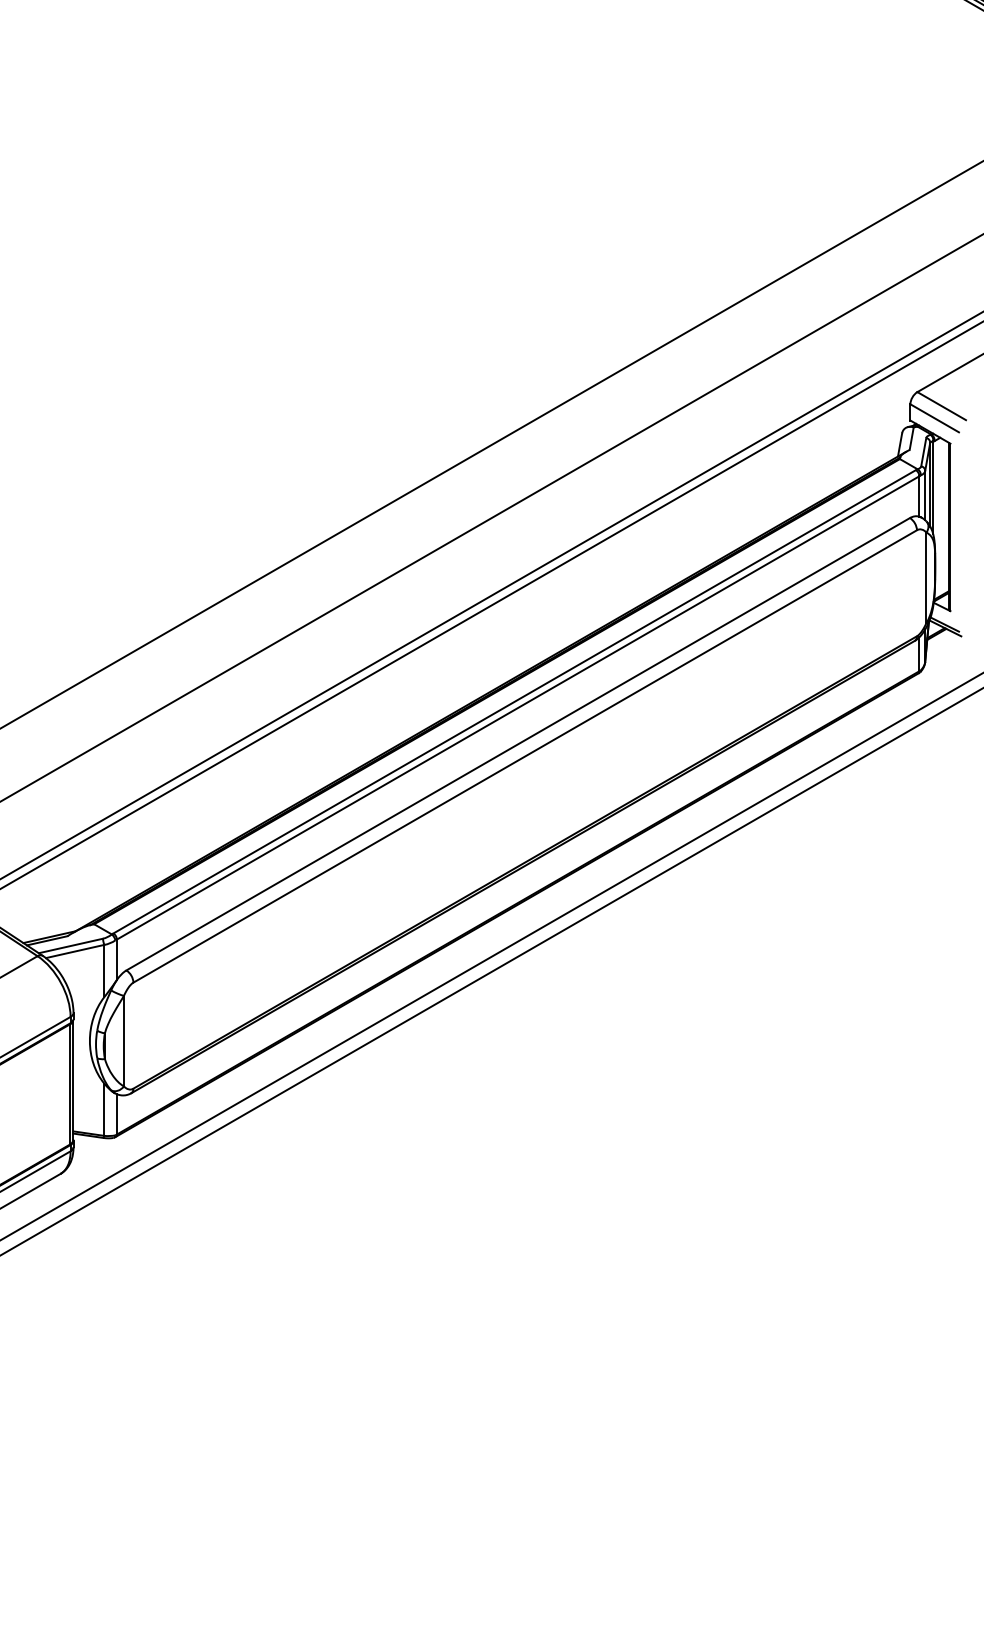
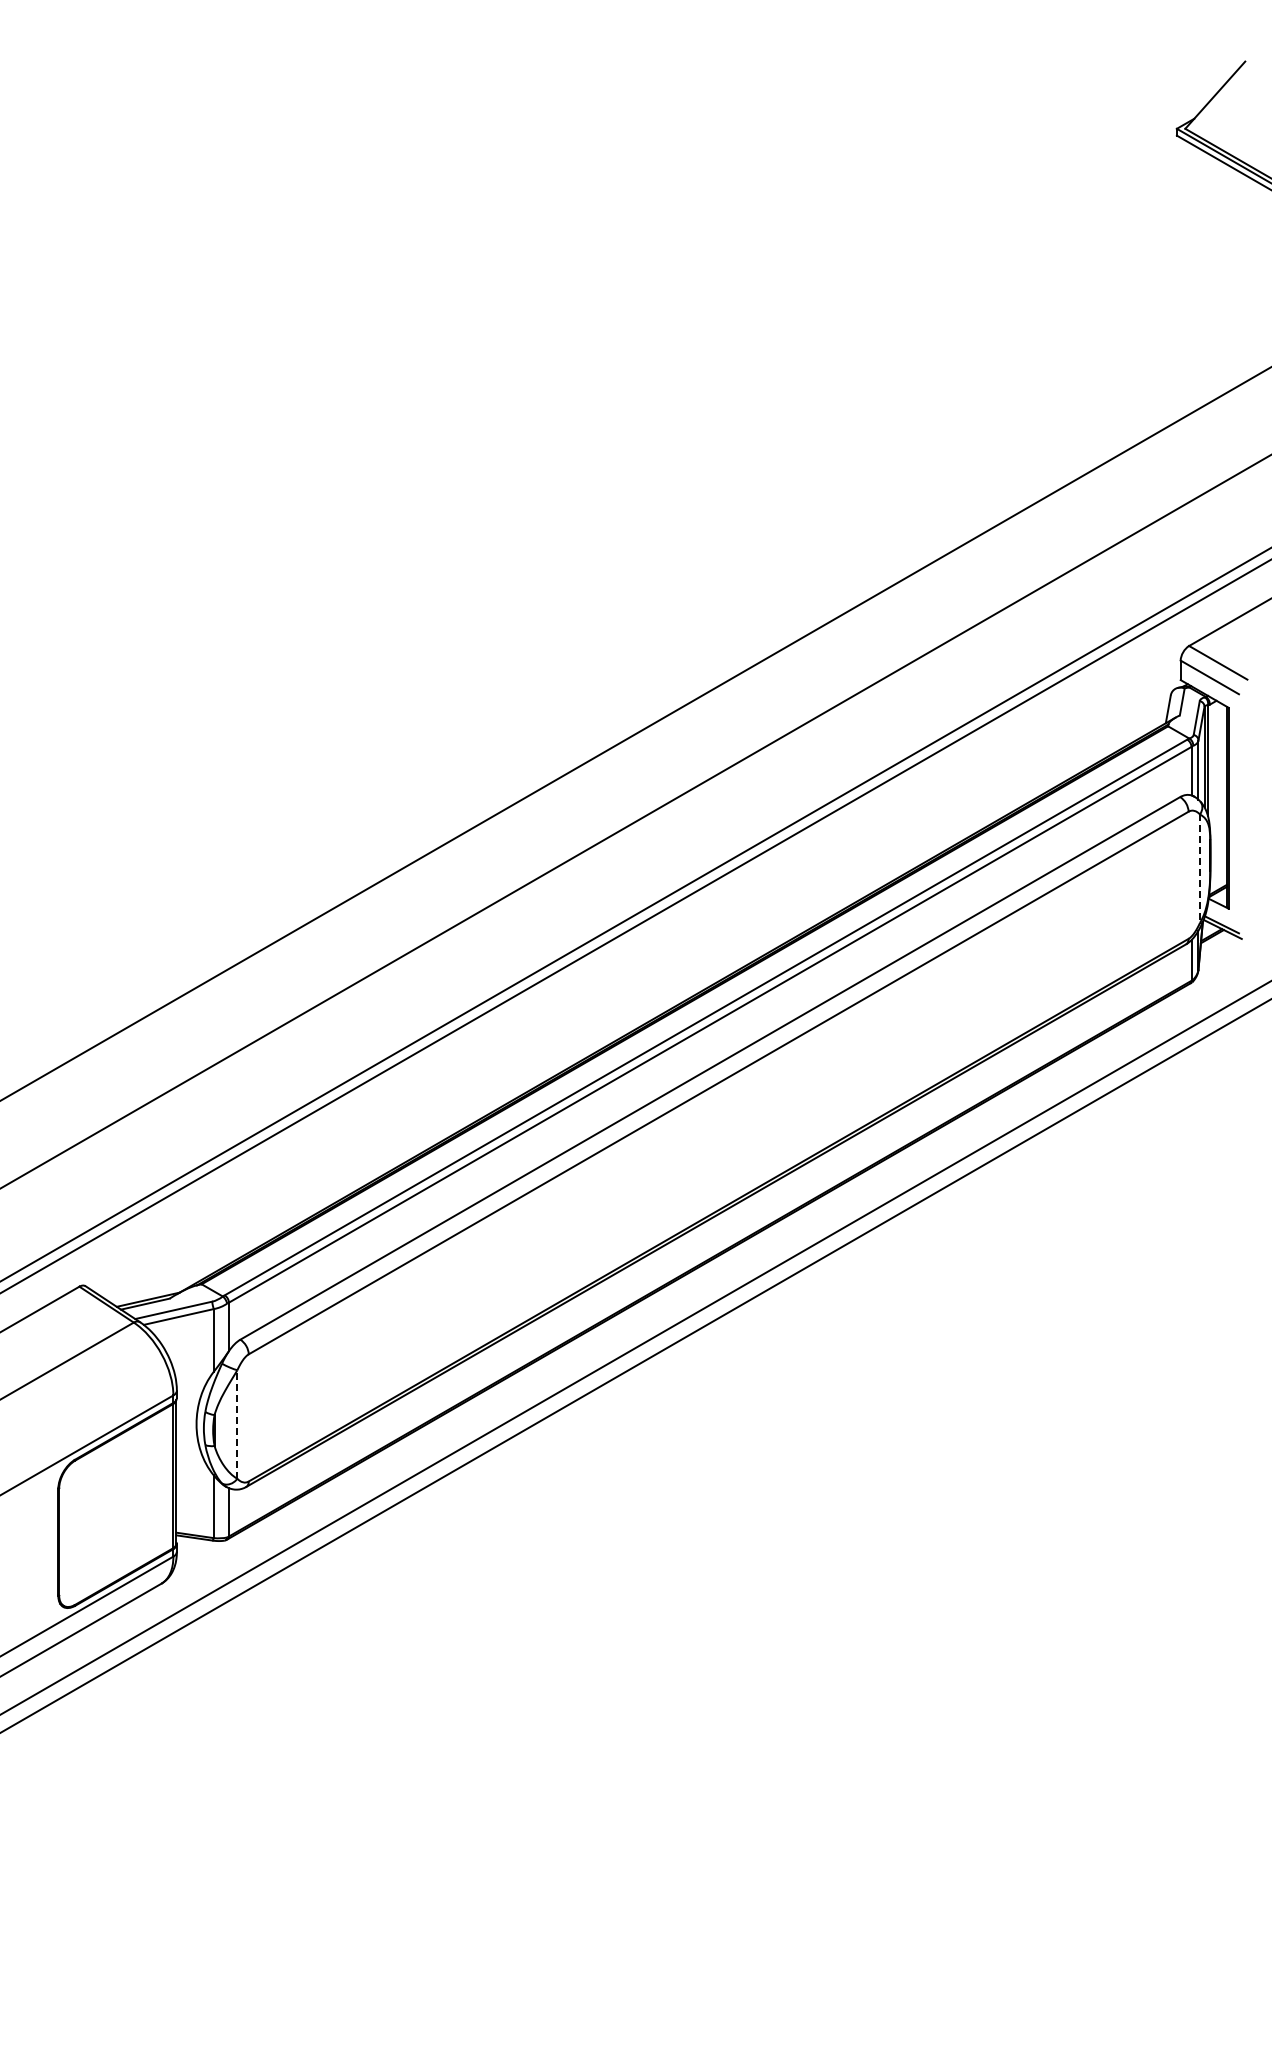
line: (926, 578) -> (1199, 869), solid -> dashed
line: (124, 1040) -> (237, 1423), solid -> dashed

